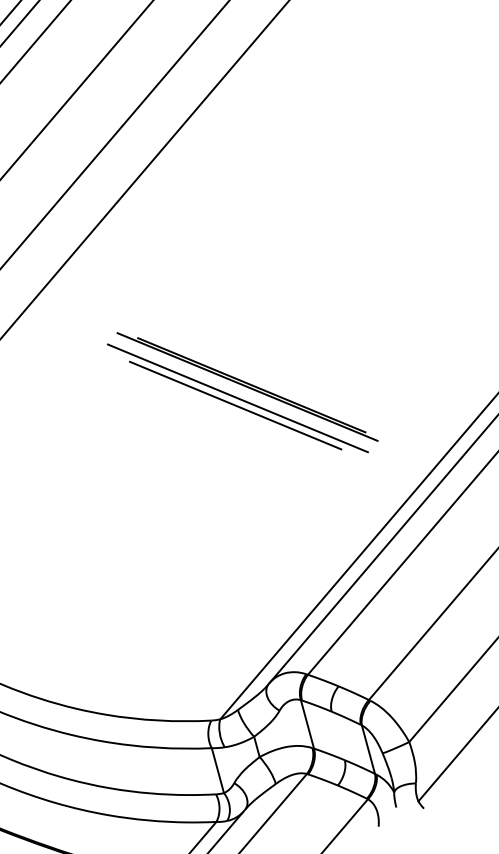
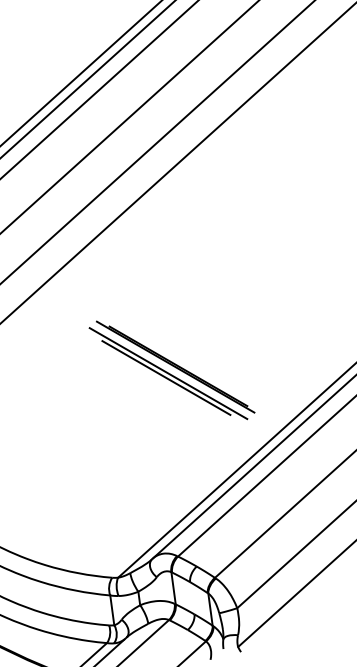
part: (241, 393) -> (171, 370), moved

